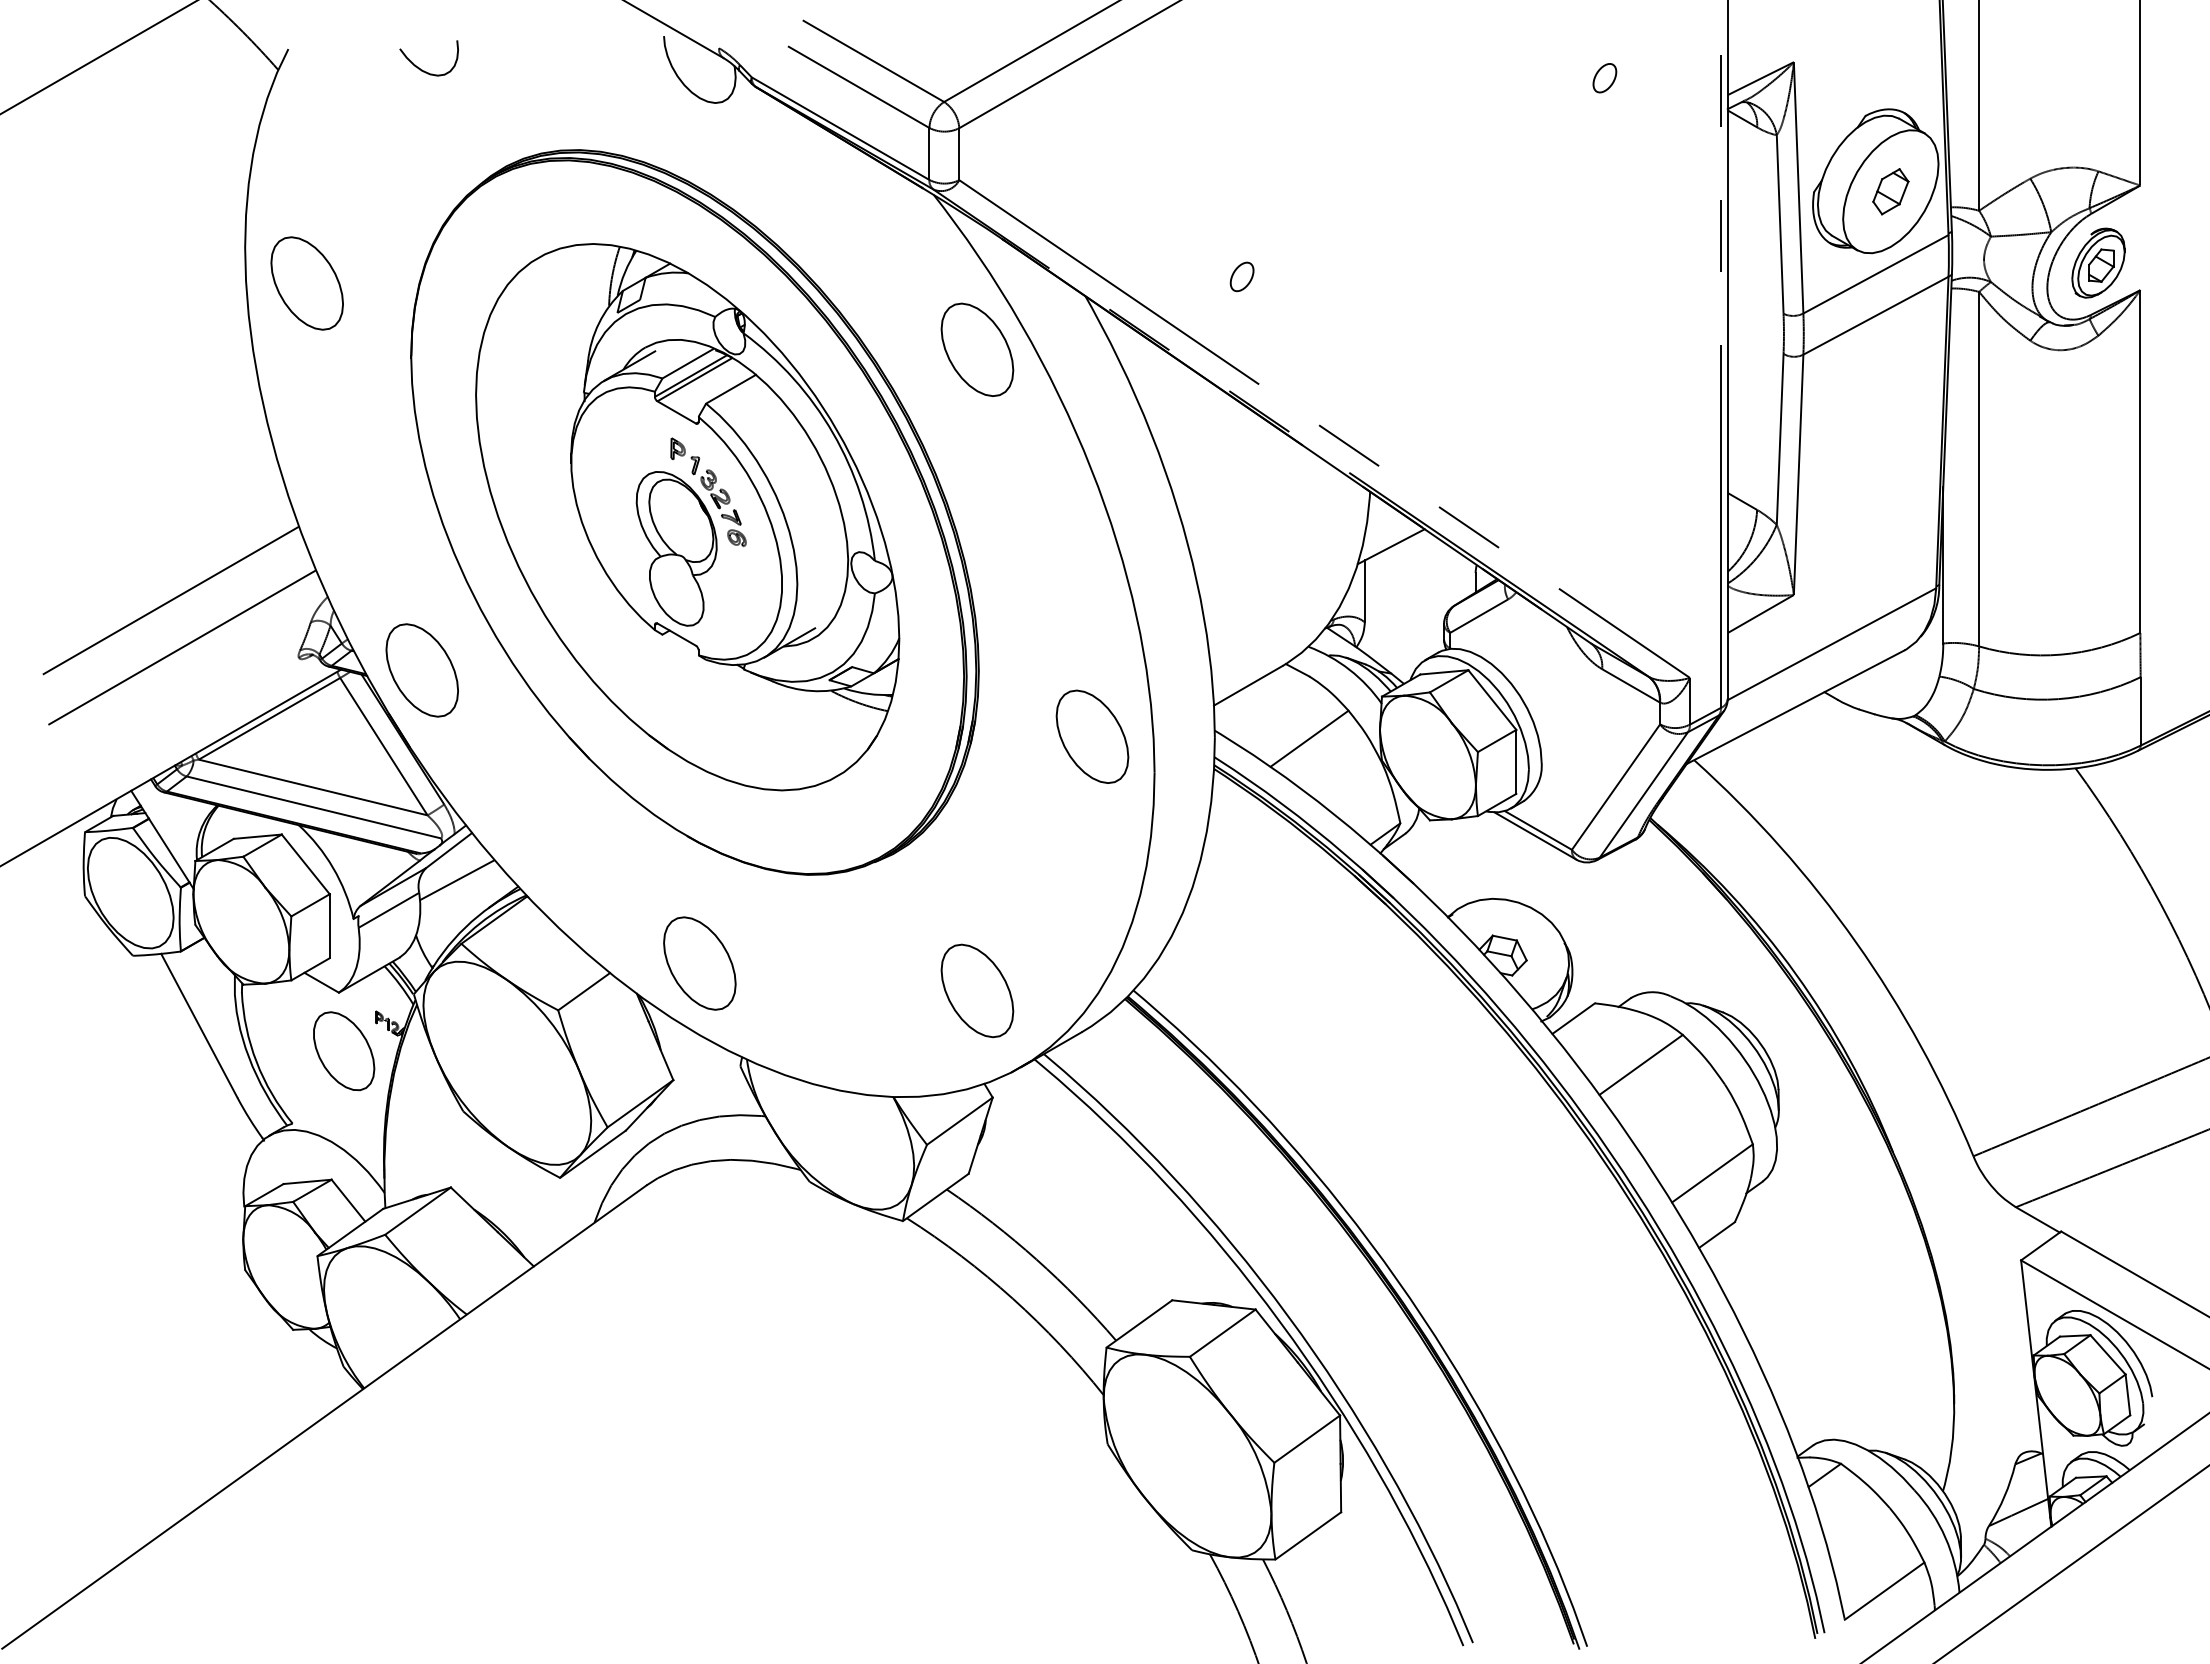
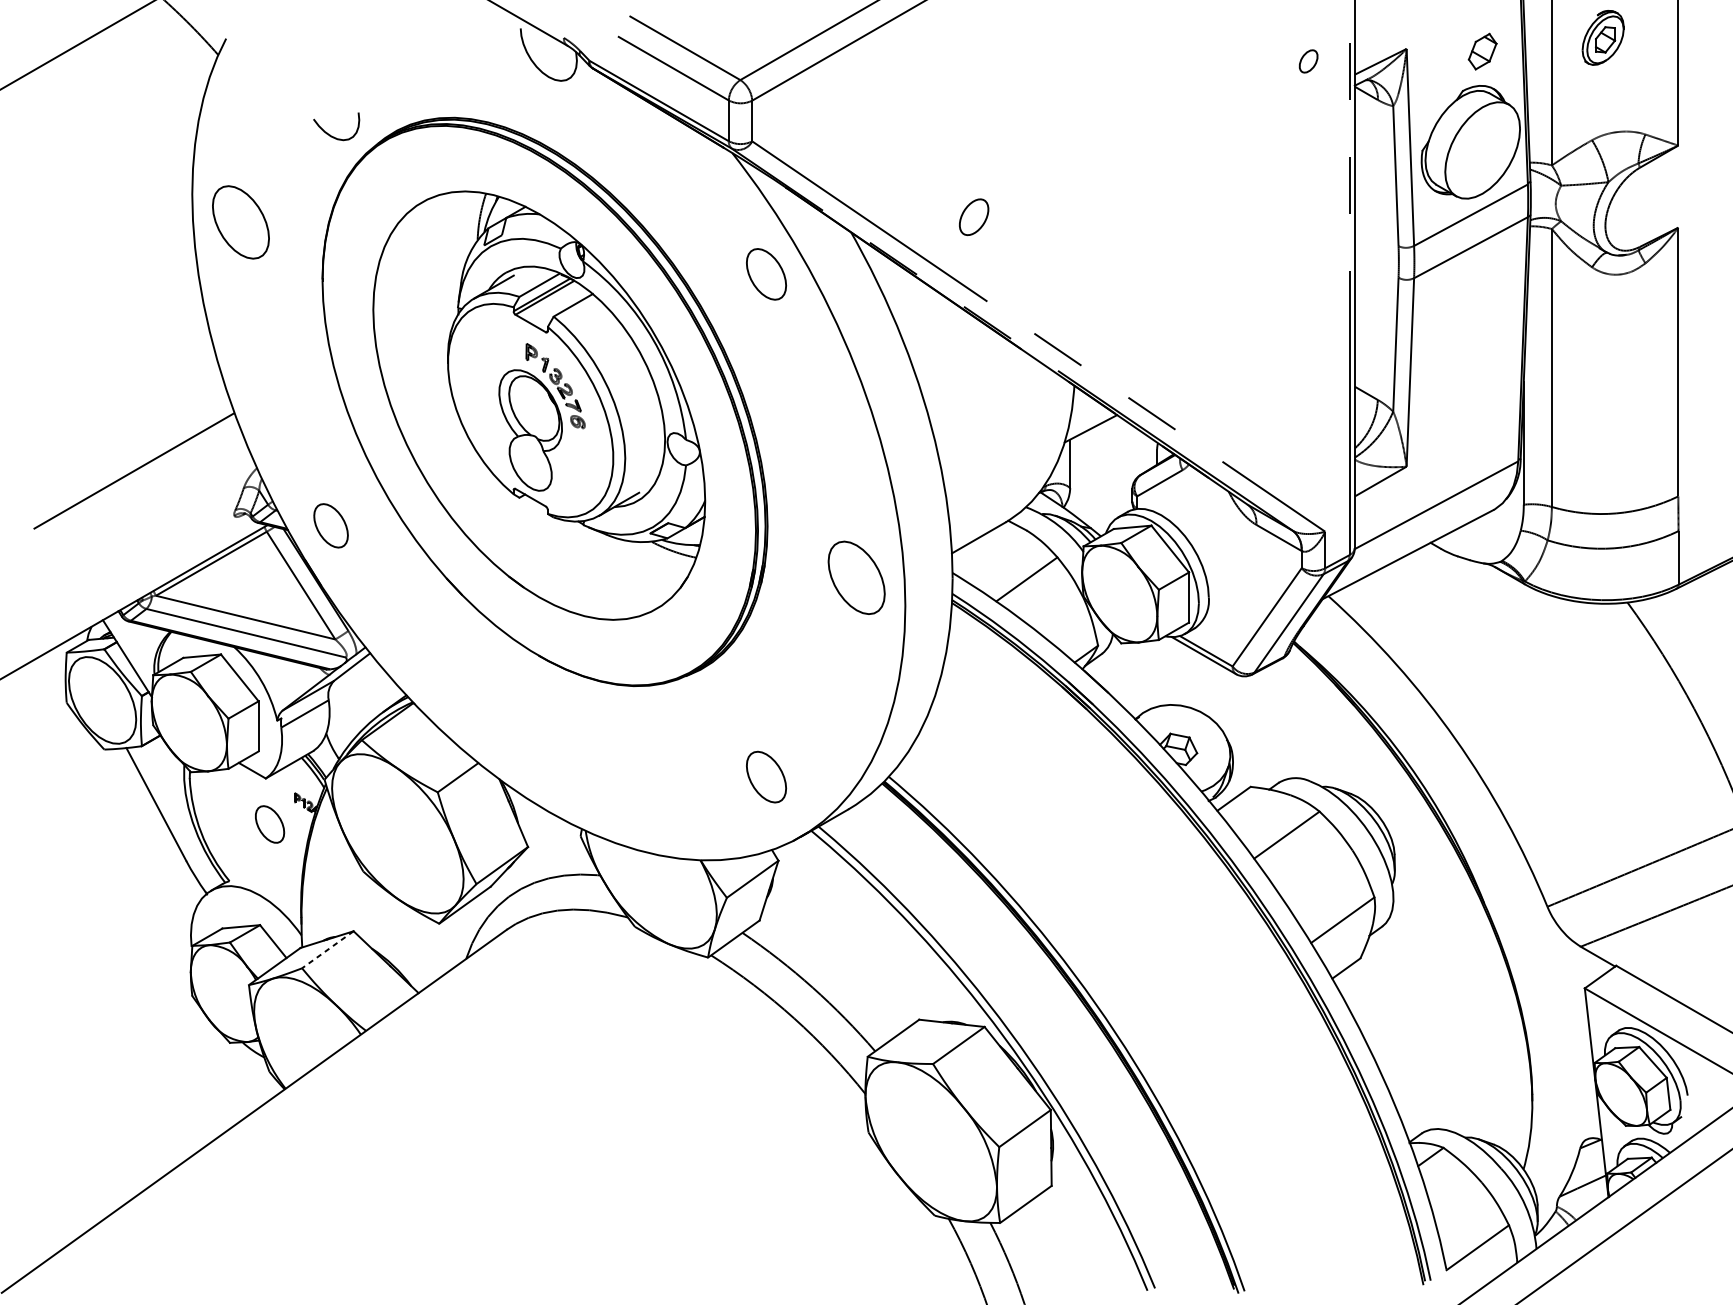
curve: (422, 69) -> (331, 135), moved
part: (1604, 78) -> (1308, 61), moved
part: (1890, 191) -> (1482, 51), moved
part: (2098, 262) -> (1603, 37), moved
part: (1241, 276) -> (973, 216), size x1.6
part: (977, 349) -> (766, 274), size x0.7
line: (182, 647) -> (143, 507), removed
part: (421, 670) -> (330, 525), size x0.6
line: (457, 880) -> (358, 690), removed
part: (699, 963) -> (548, 755), removed
part: (977, 990) -> (766, 776), size x0.7
part: (344, 1051) -> (270, 824), size x0.6
line: (417, 1211) -> (327, 950), solid -> dashed

